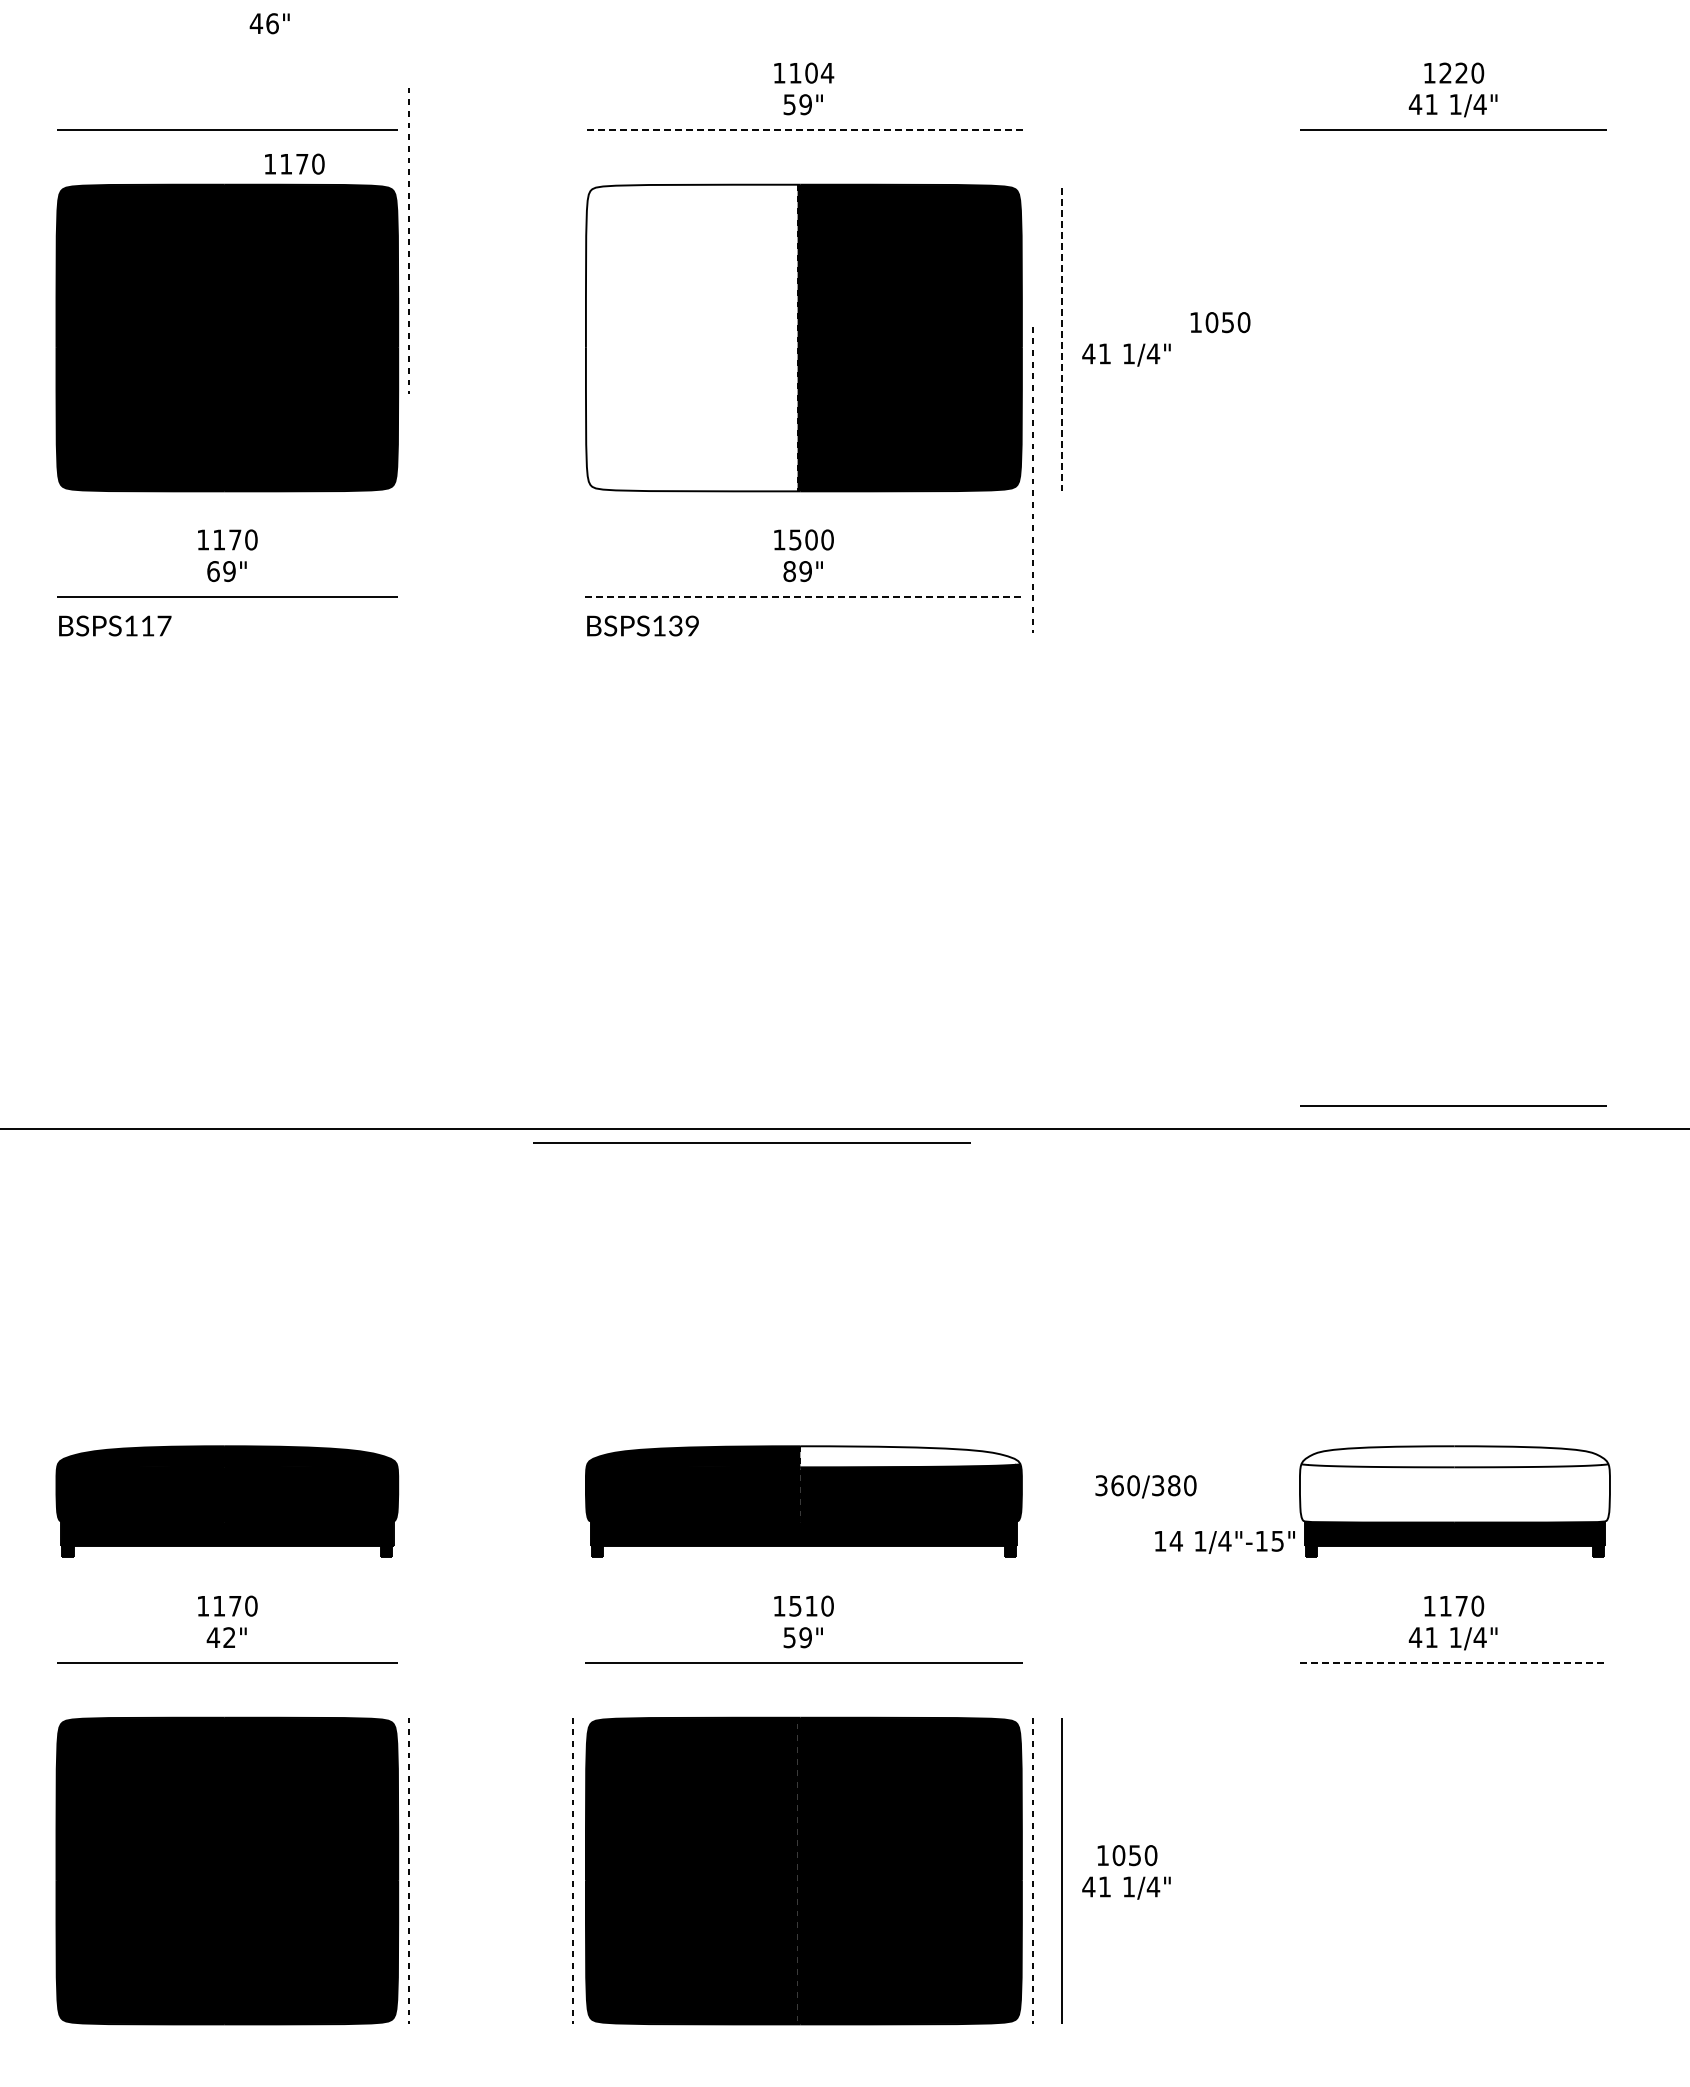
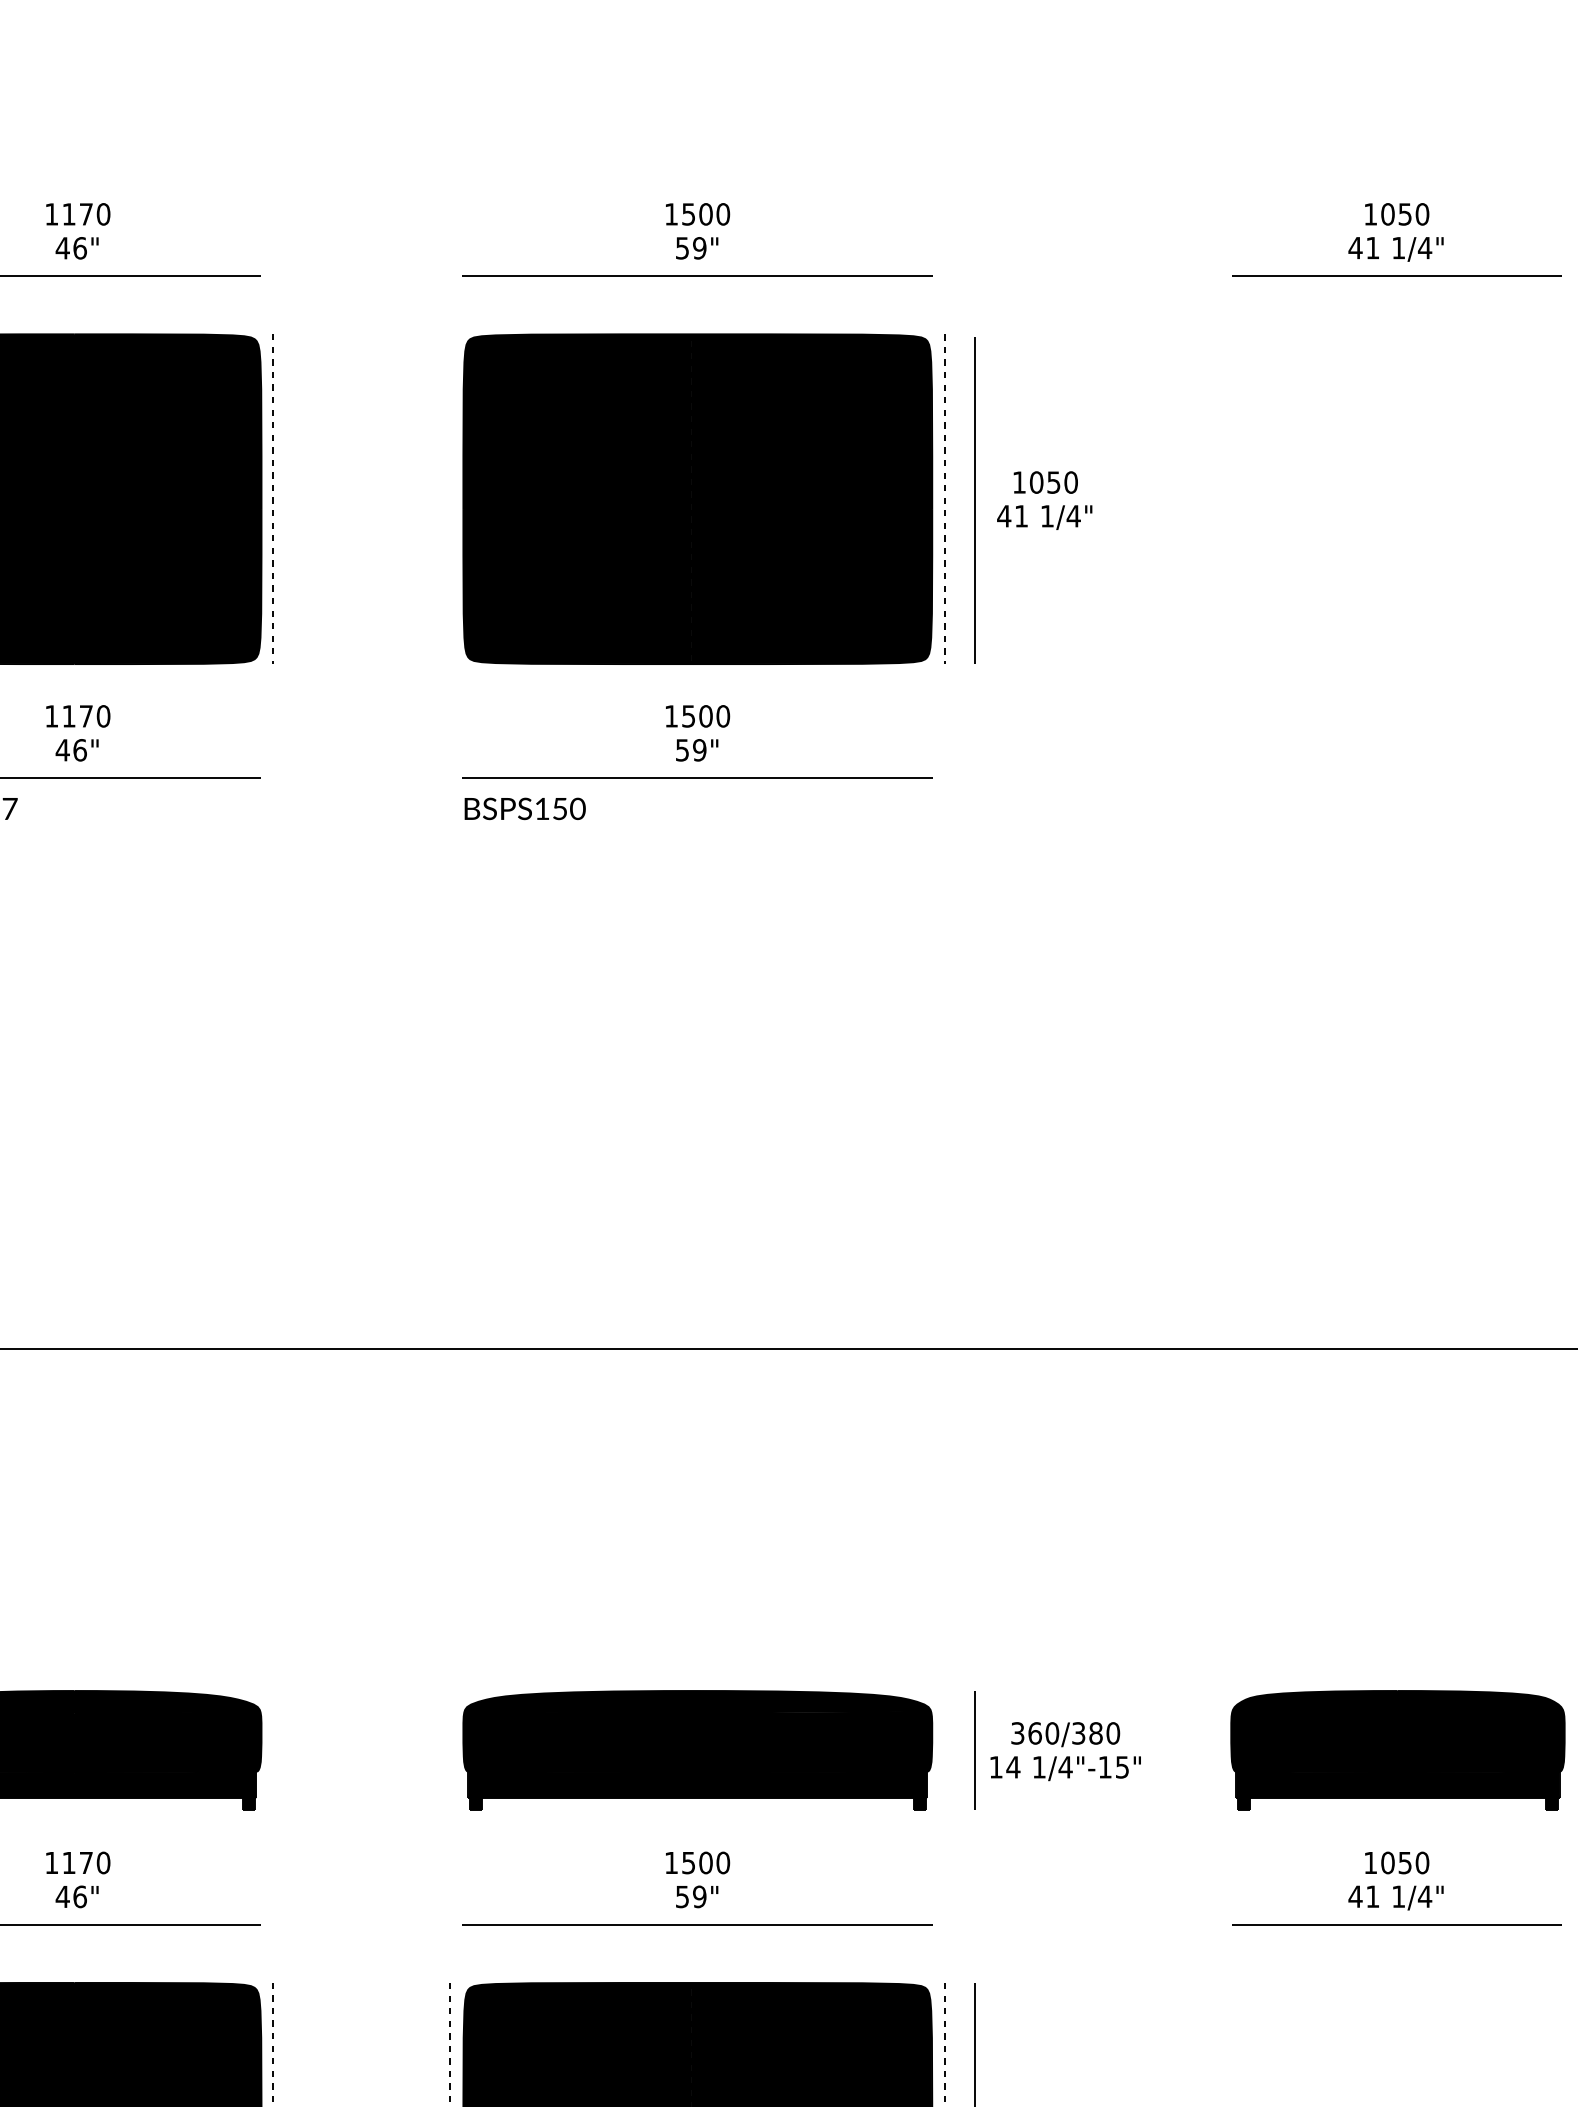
text: (269, 23) -> (76, 248), moved
text: (811, 72) -> (705, 213), 1104 -> 1500
text: (1453, 72) -> (1396, 213), 1220 -> 1050
line: (803, 130) -> (697, 276), dashed -> solid
text: (294, 163) -> (77, 213), moved
line: (408, 240) -> (272, 498), moved
text: (1220, 322) -> (1045, 482), moved
fill: (691, 337) -> (576, 498), added
line: (1061, 339) -> (974, 500), dashed -> solid
line: (1032, 479) -> (943, 498), moved
text: (220, 571) -> (70, 750), 69" -> 46"
text: (789, 571) -> (682, 750), 89" -> 59"
line: (804, 597) -> (698, 778), dashed -> solid
text: (684, 625) -> (569, 808), BSPS139 -> BSPS150
line: (1453, 1105) -> (1396, 1324), removed
line: (751, 1142) -> (641, 1364), removed
fill: (910, 1456) -> (812, 1702), added
fill: (1454, 1484) -> (1397, 1732), added
line: (1061, 1501) -> (974, 1750), added
text: (1224, 1542) -> (1065, 1768), moved
text: (811, 1605) -> (705, 1862), 1510 -> 1500
text: (1453, 1605) -> (1396, 1862), 1170 -> 1050
text: (229, 1637) -> (80, 1896), 42" -> 46"
line: (1454, 1663) -> (1397, 1924), dashed -> solid

